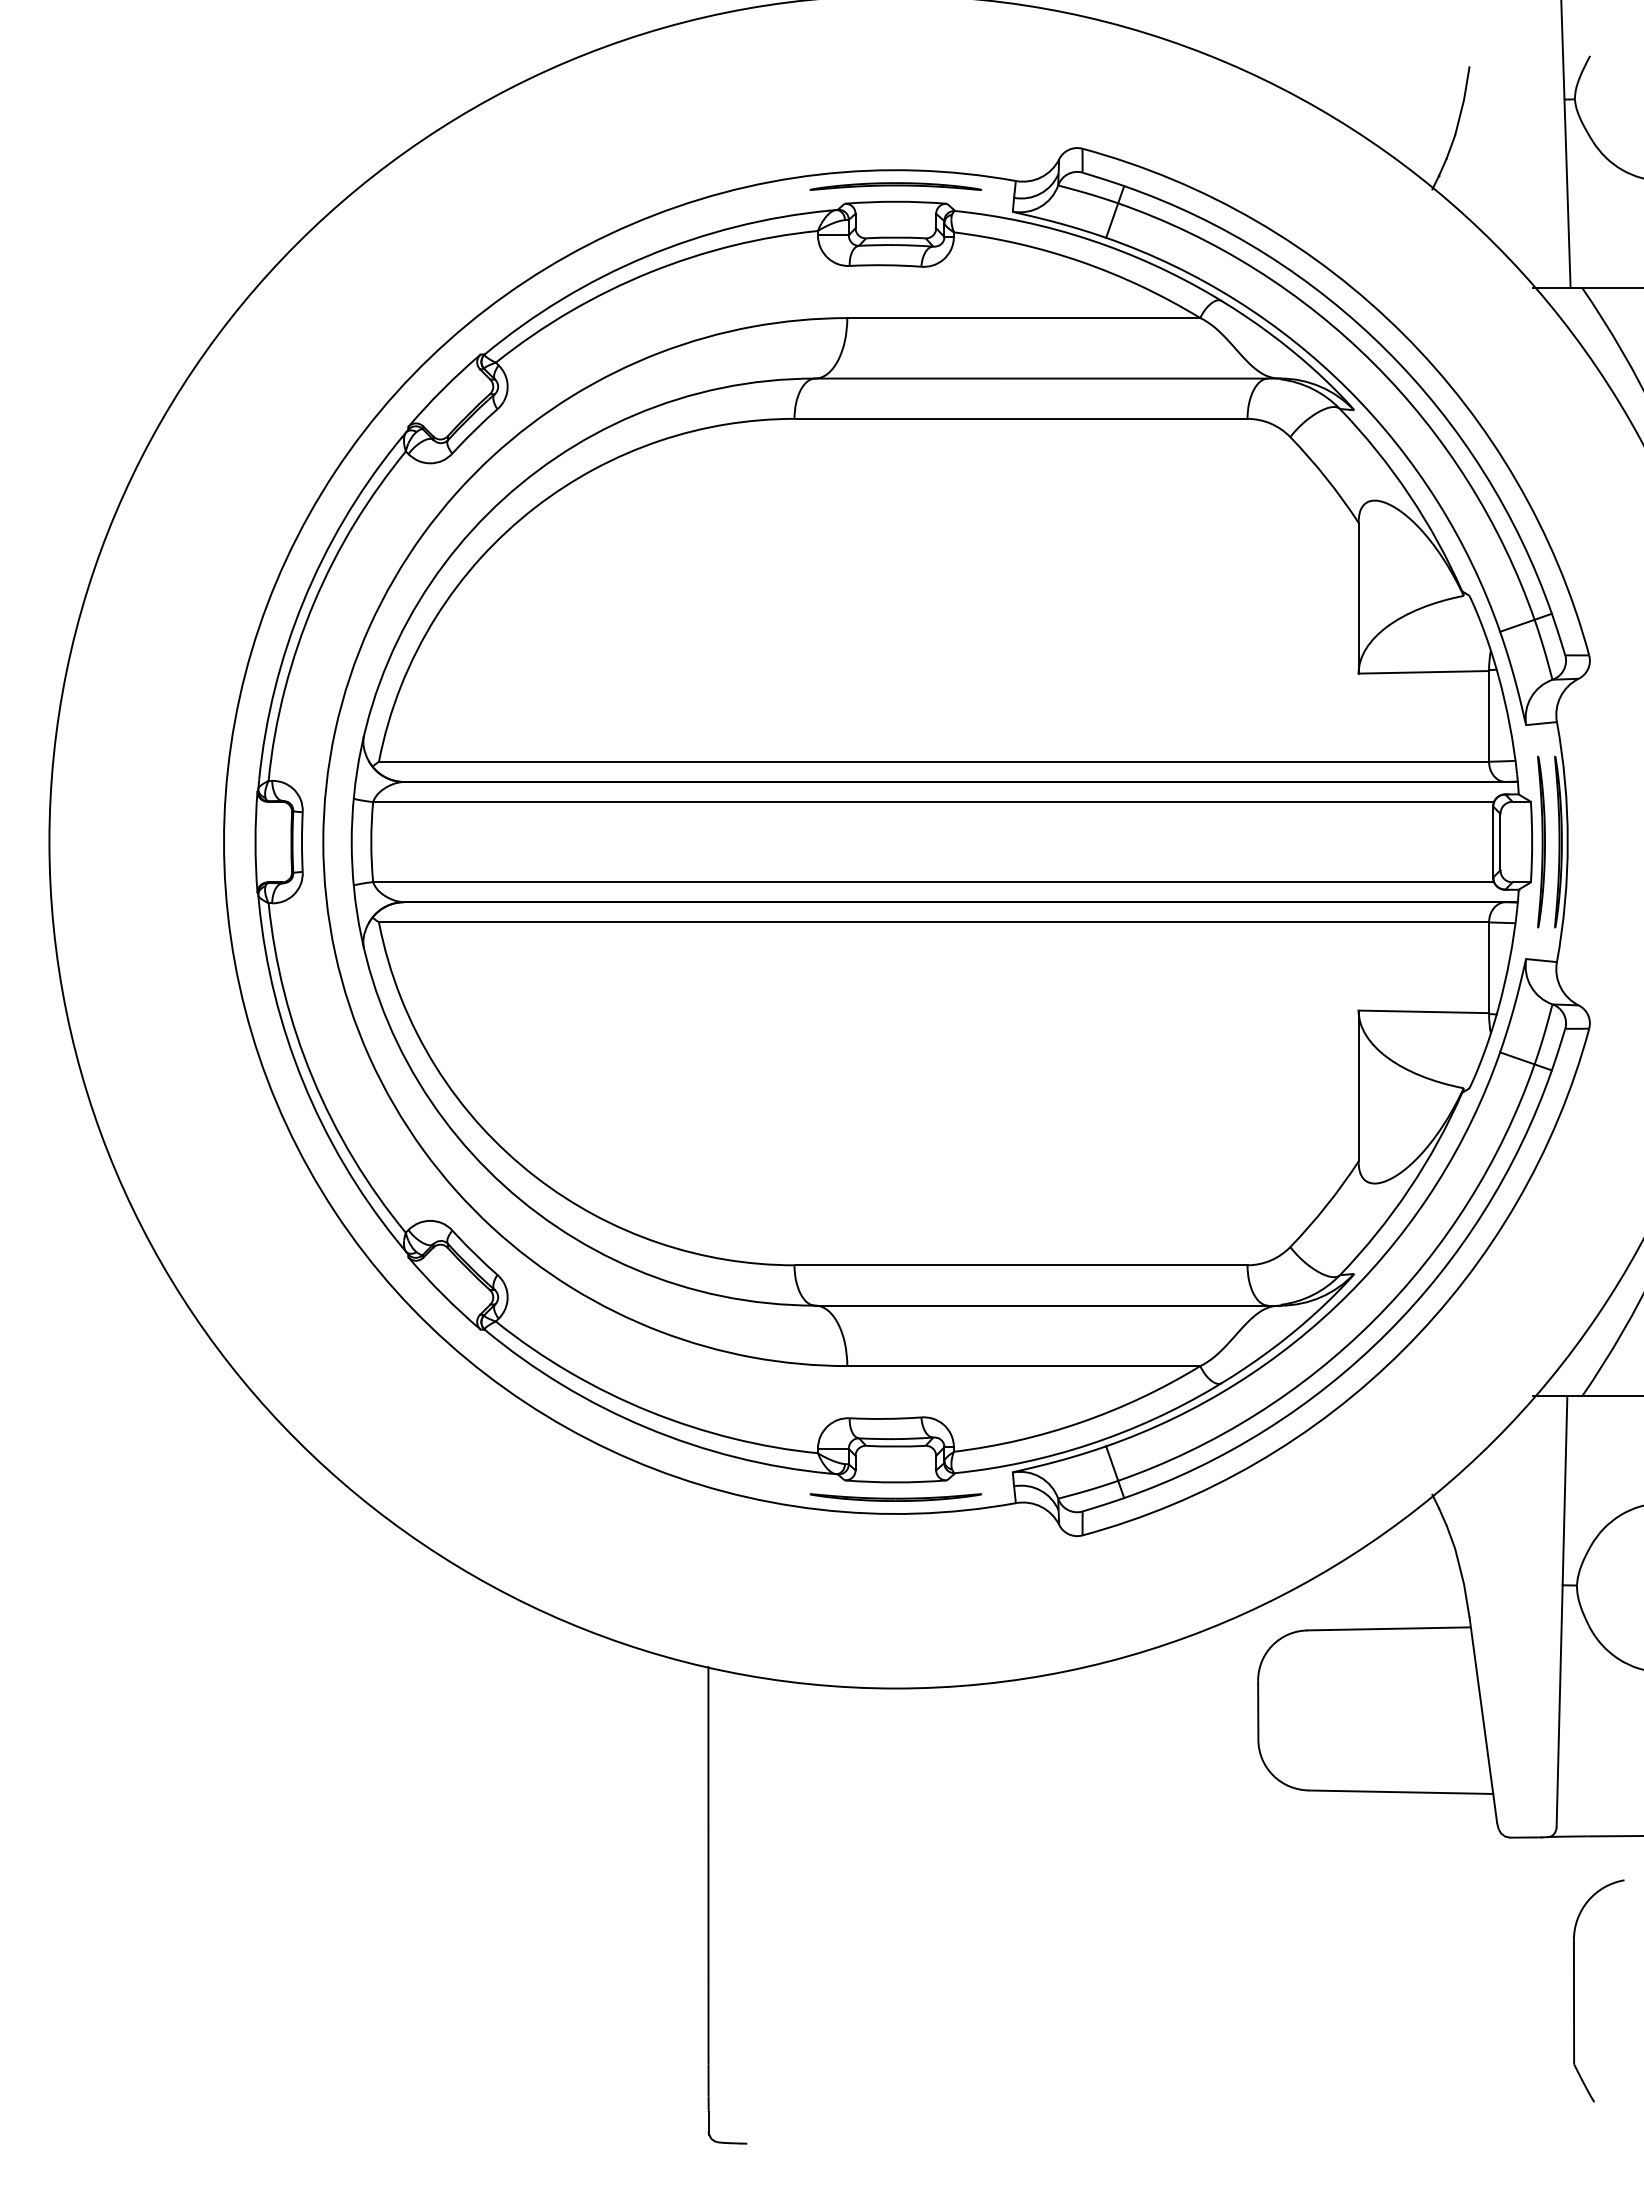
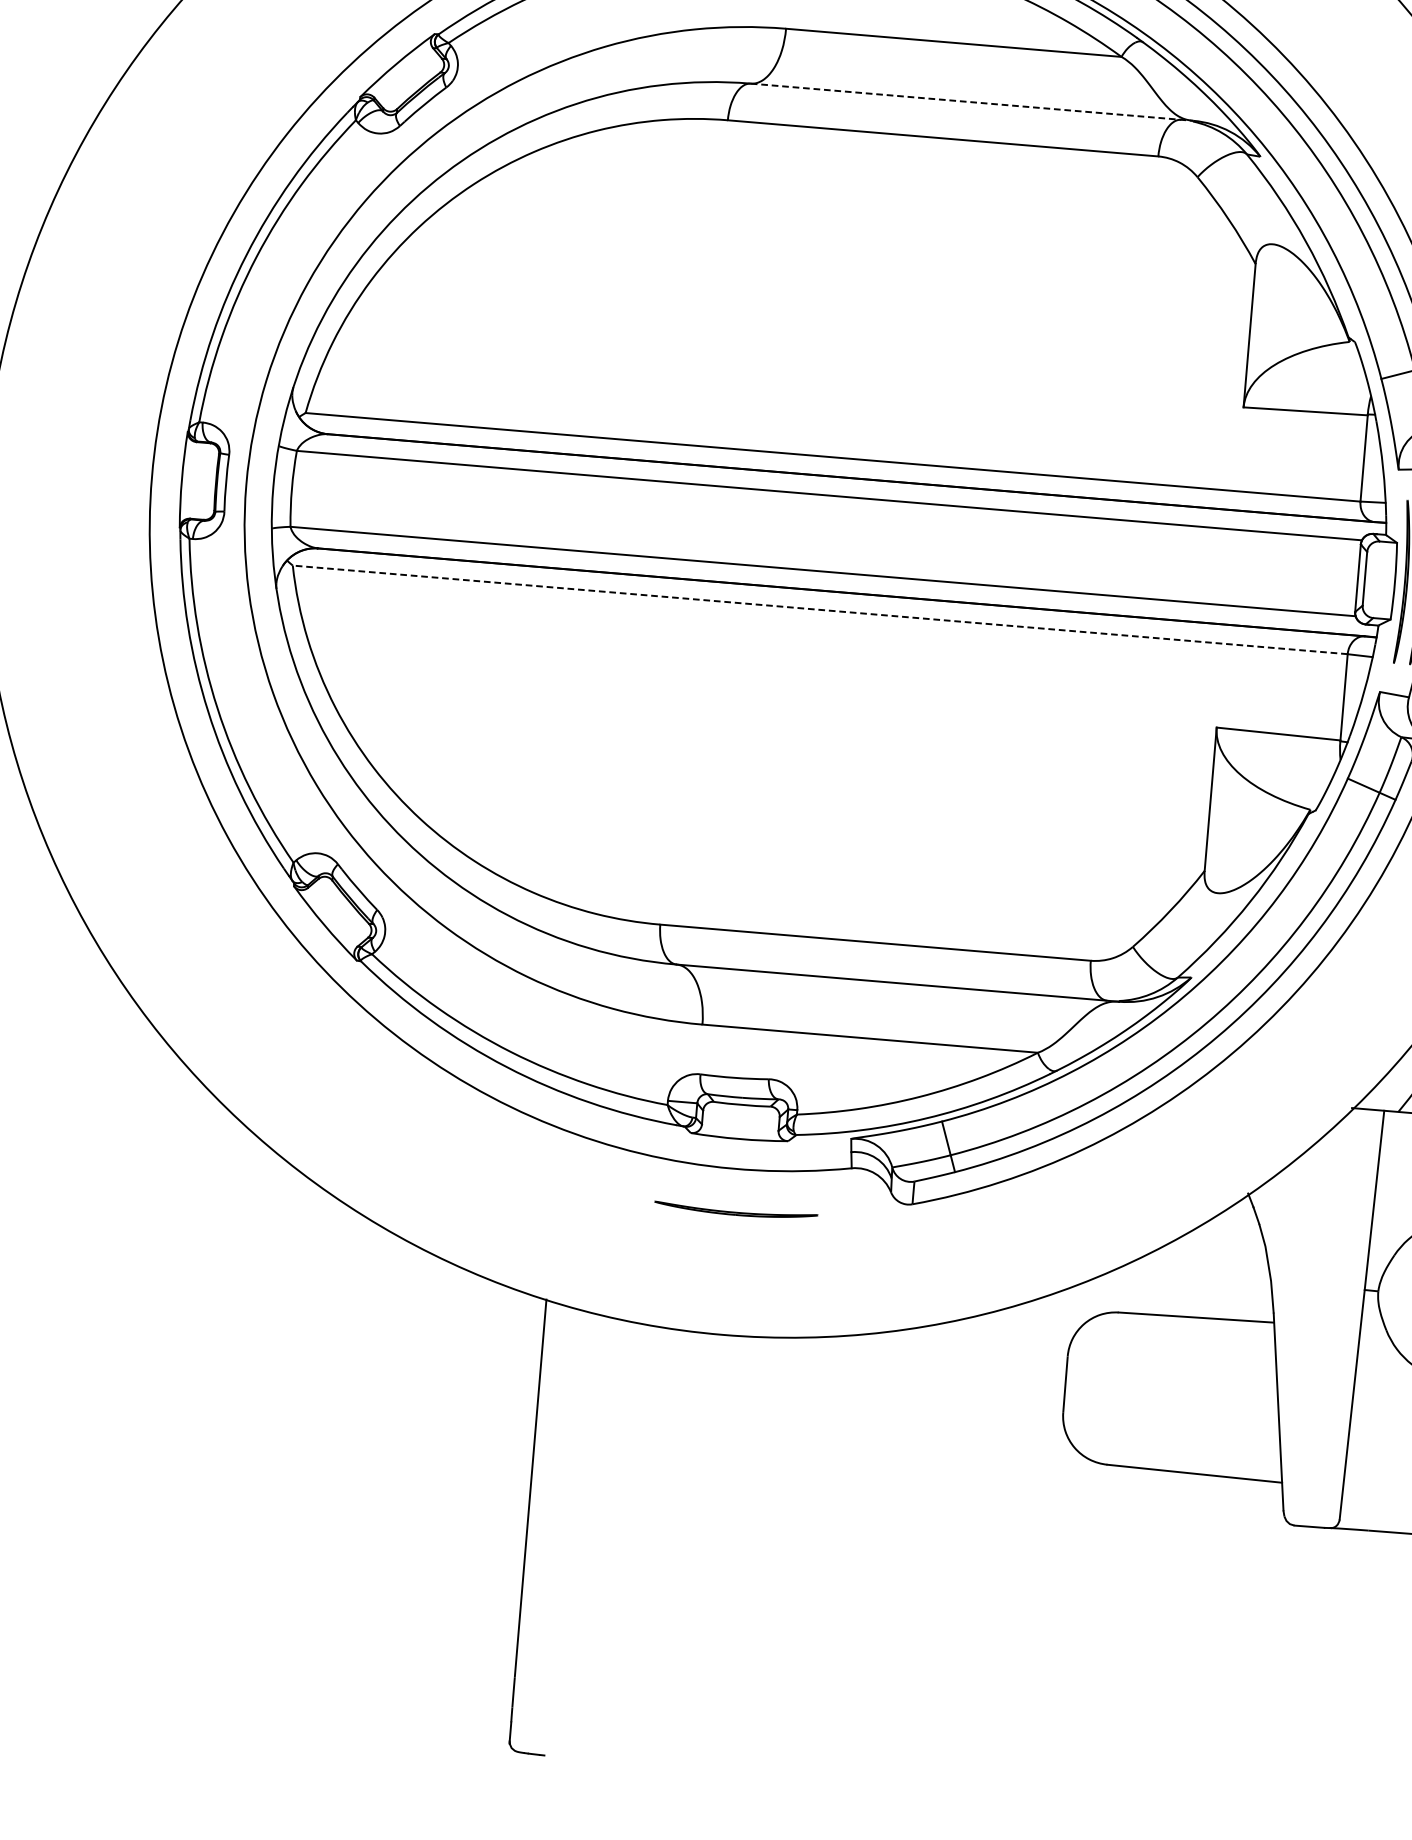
line: (1048, 378) -> (972, 102), solid -> dashed
line: (933, 922) -> (819, 609), solid -> dashed
part: (895, 1497) -> (735, 1211), moved
part: (1574, 1990) -> (1343, 1675), removed

